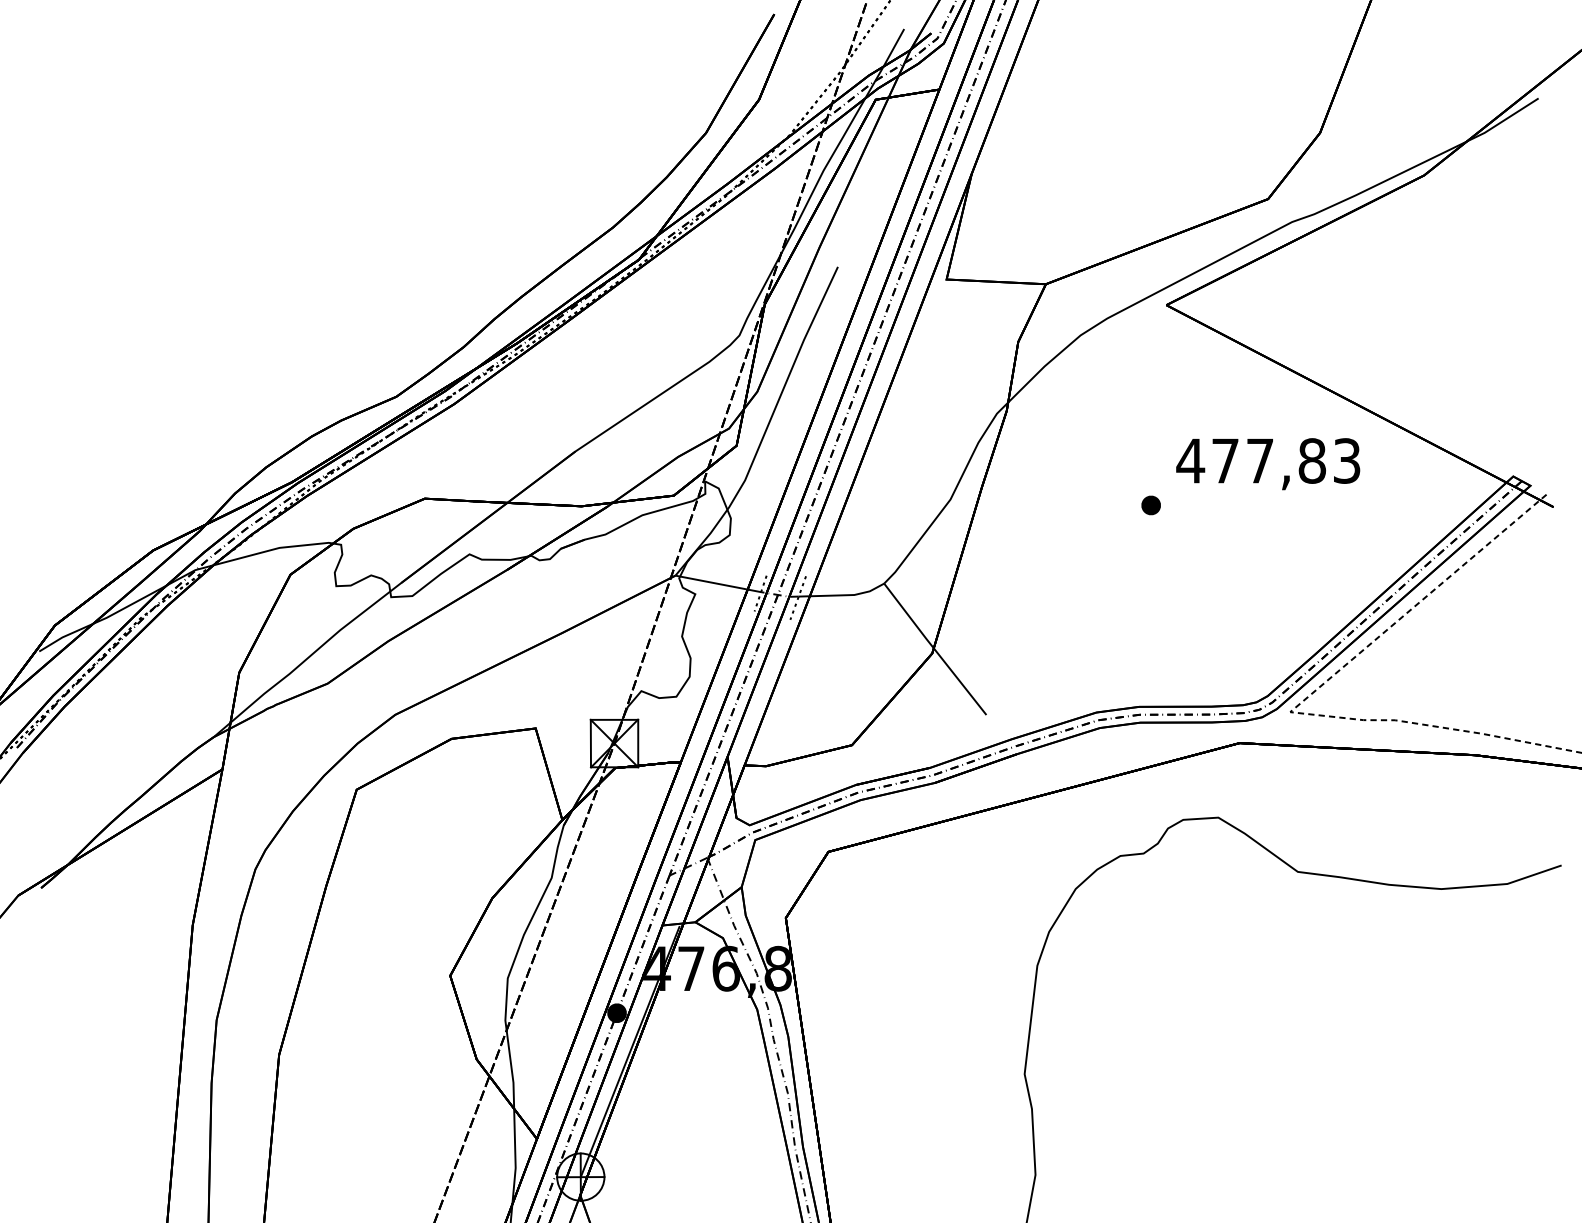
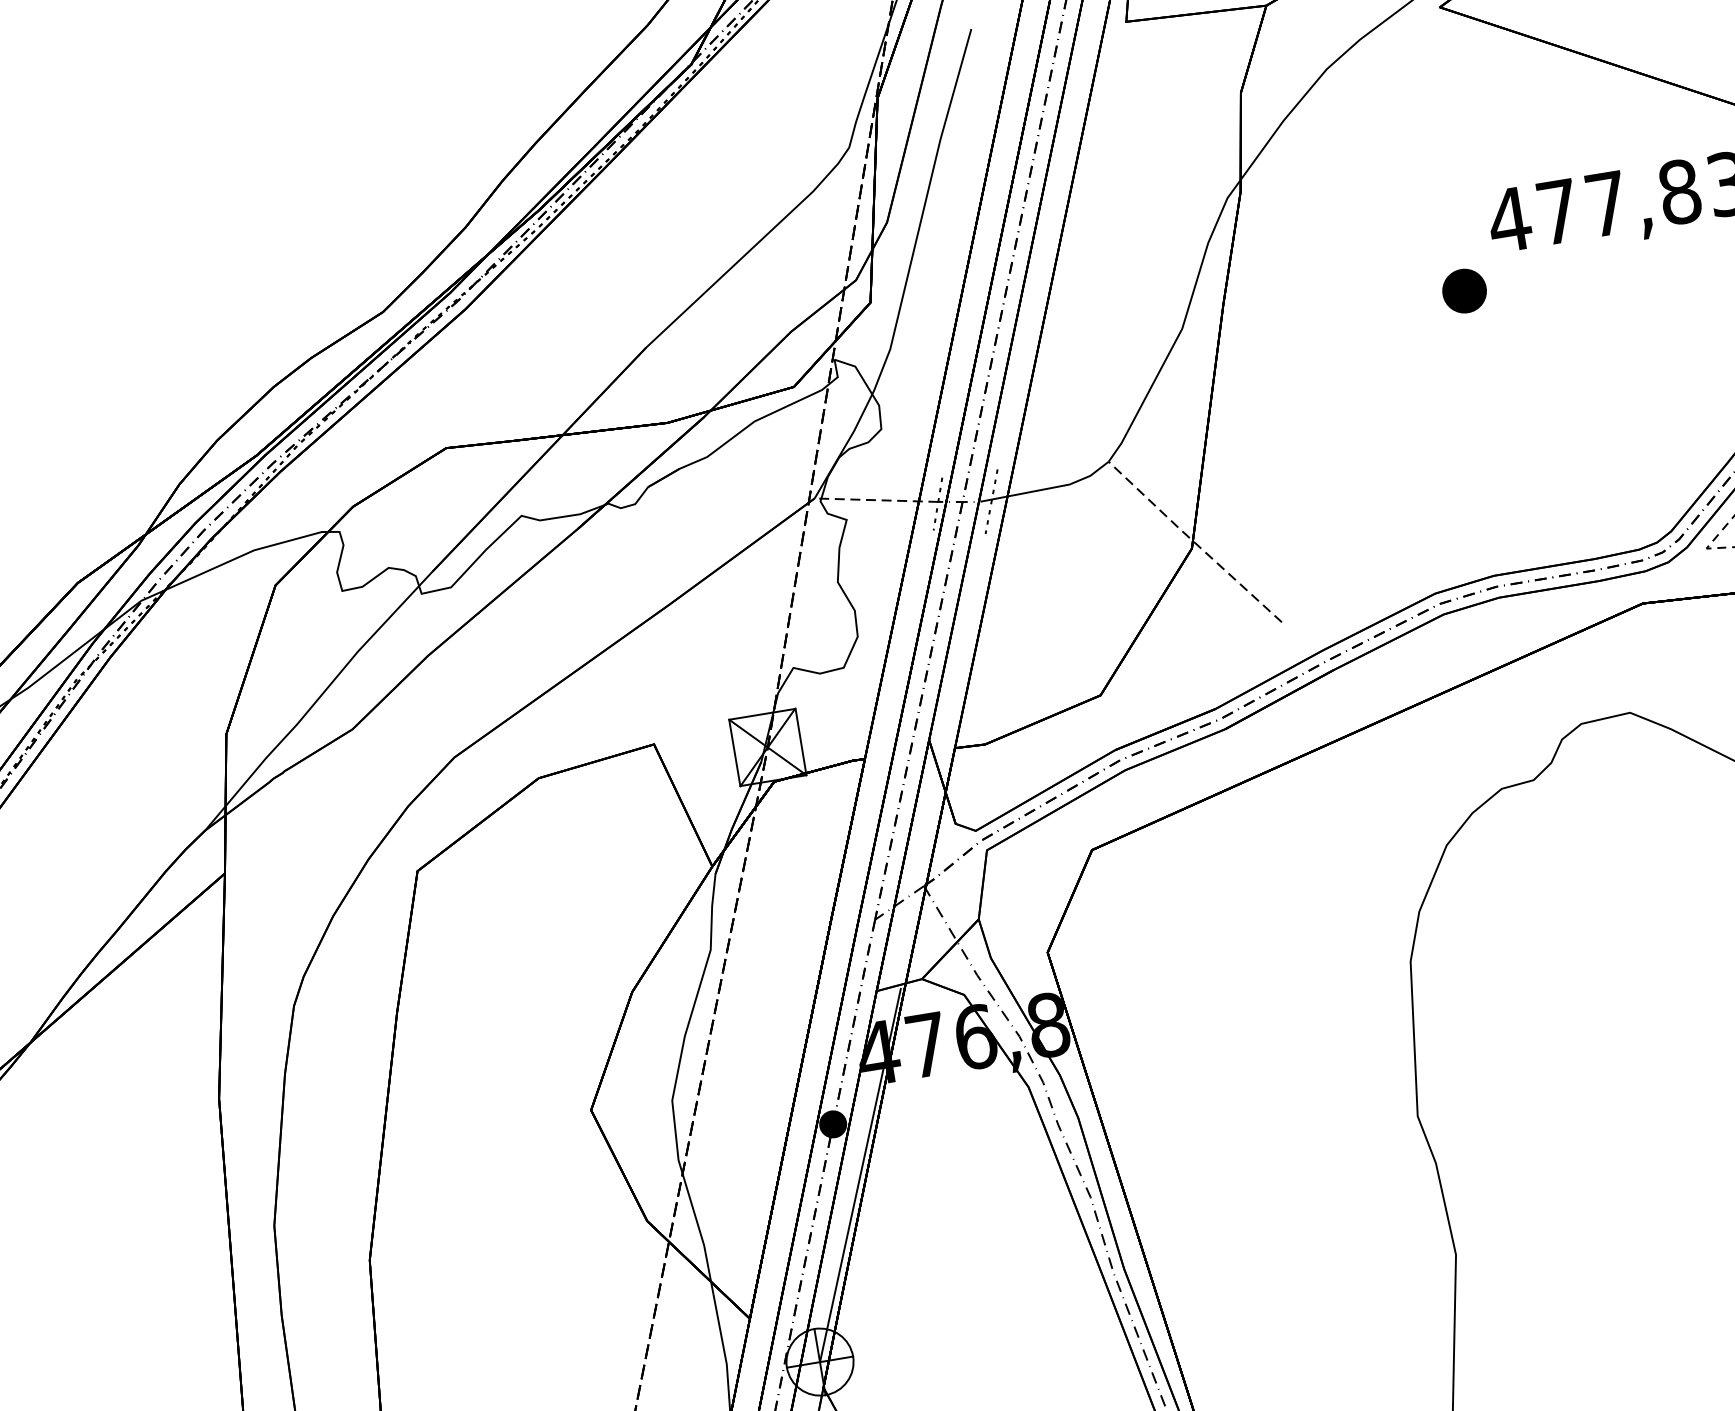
part: (1150, 505) -> (1463, 291), size x1.6
line: (718, 583) -> (876, 499), solid -> dashed
line: (934, 649) -> (1194, 542), solid -> dashed

